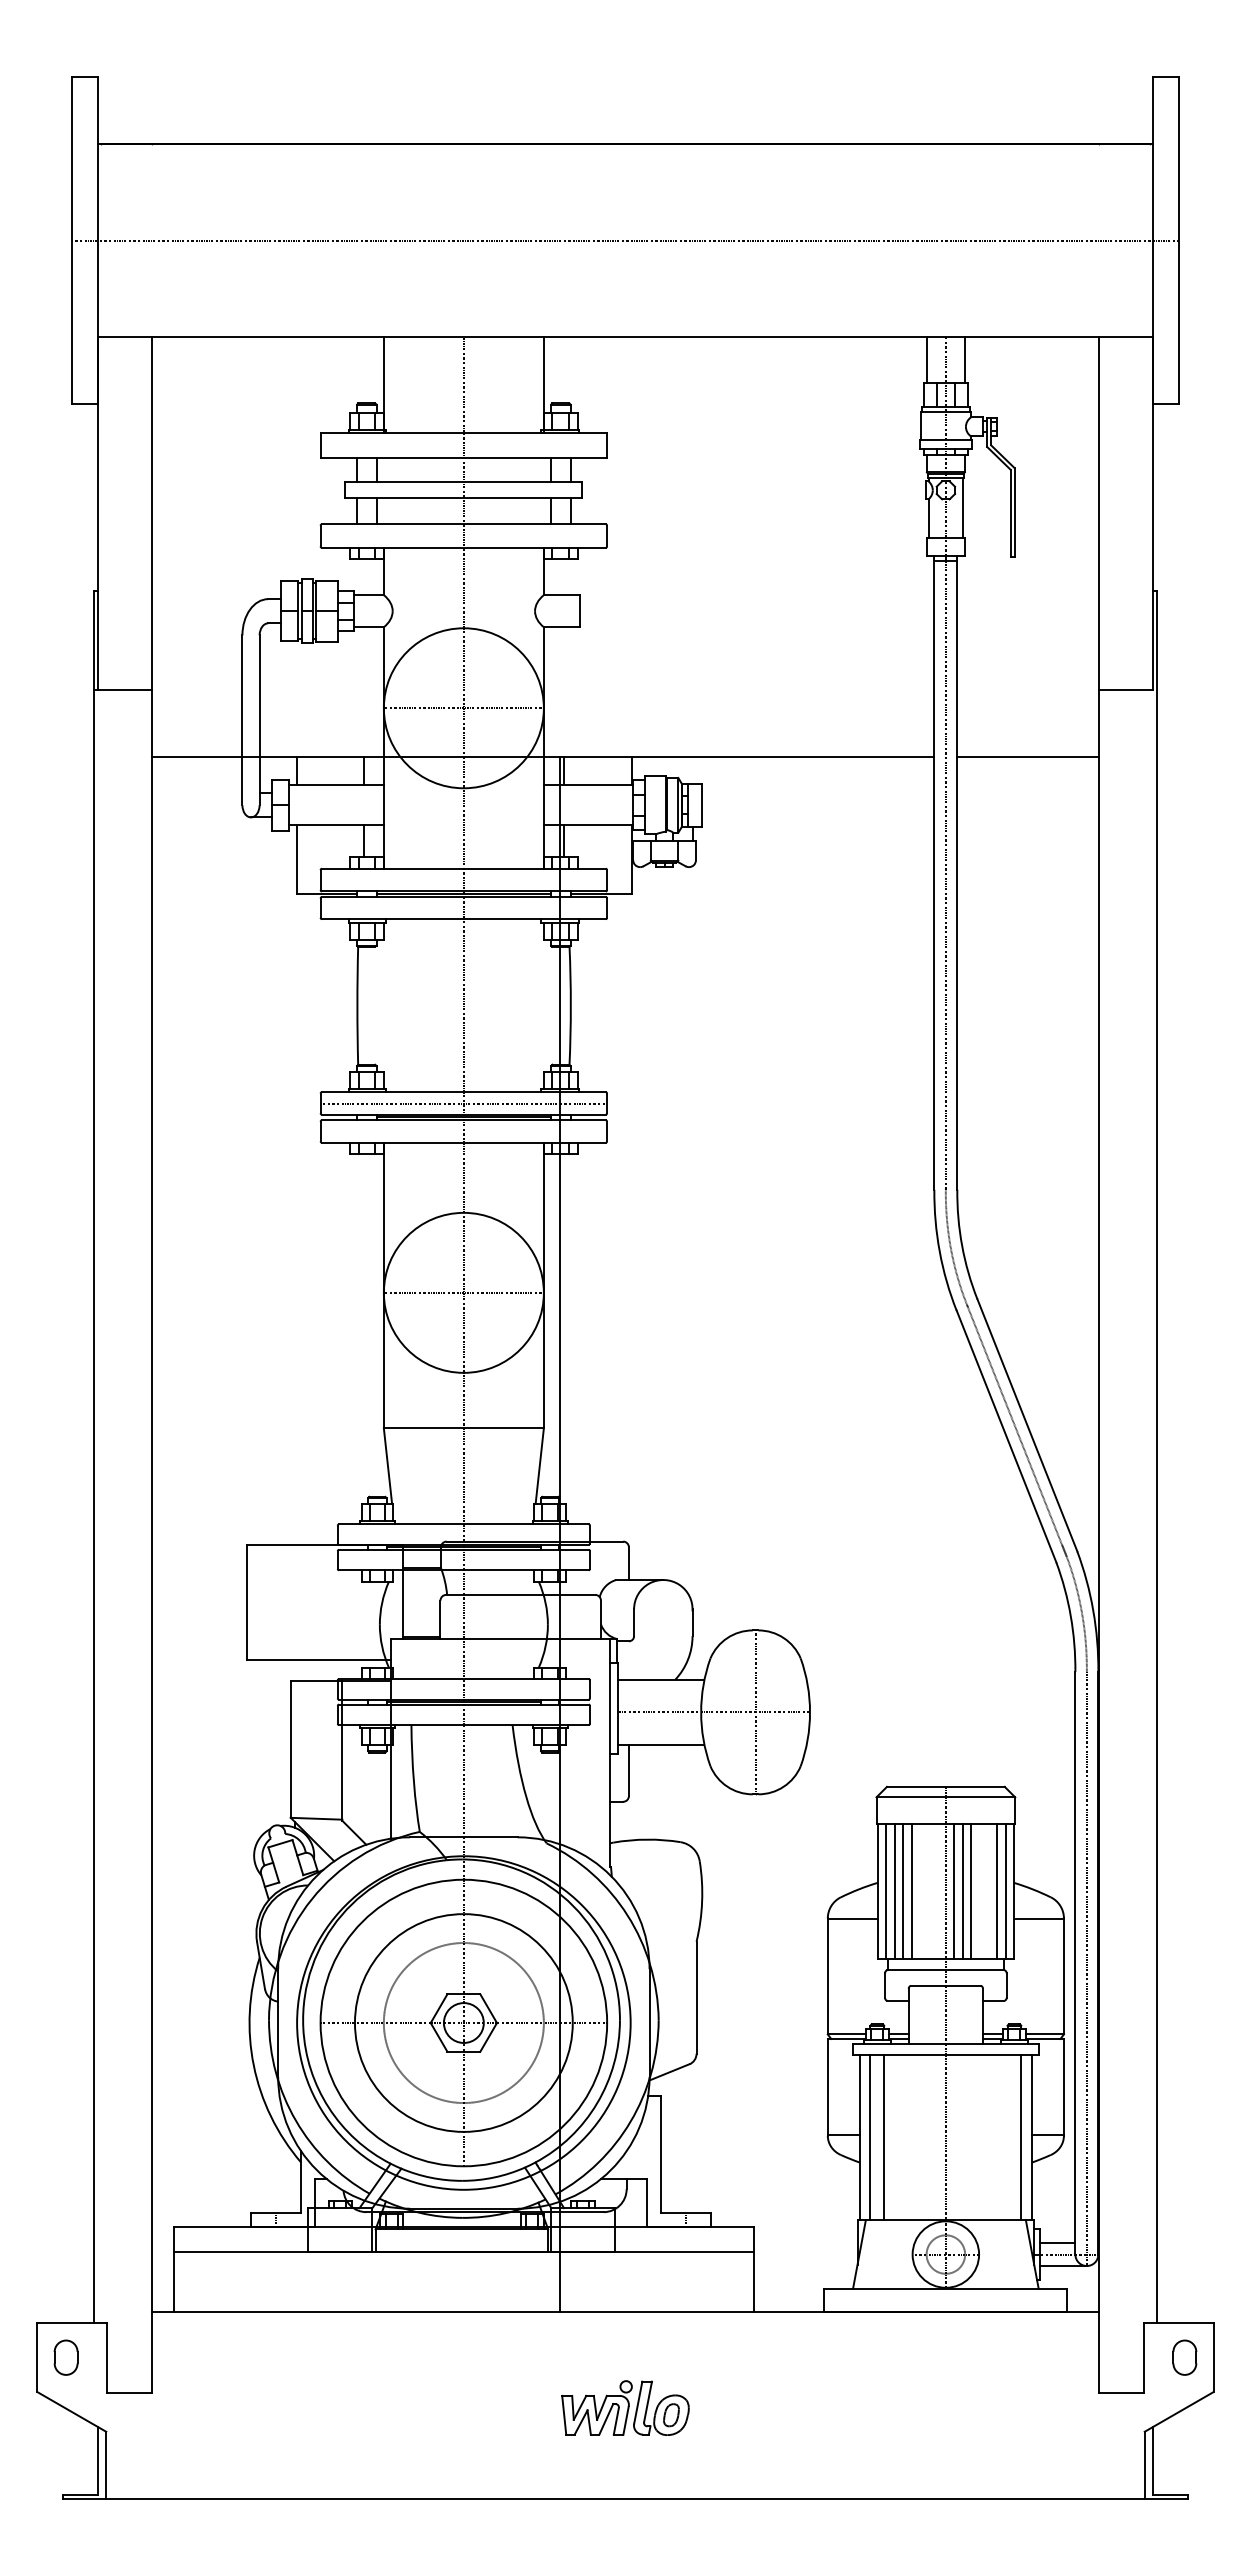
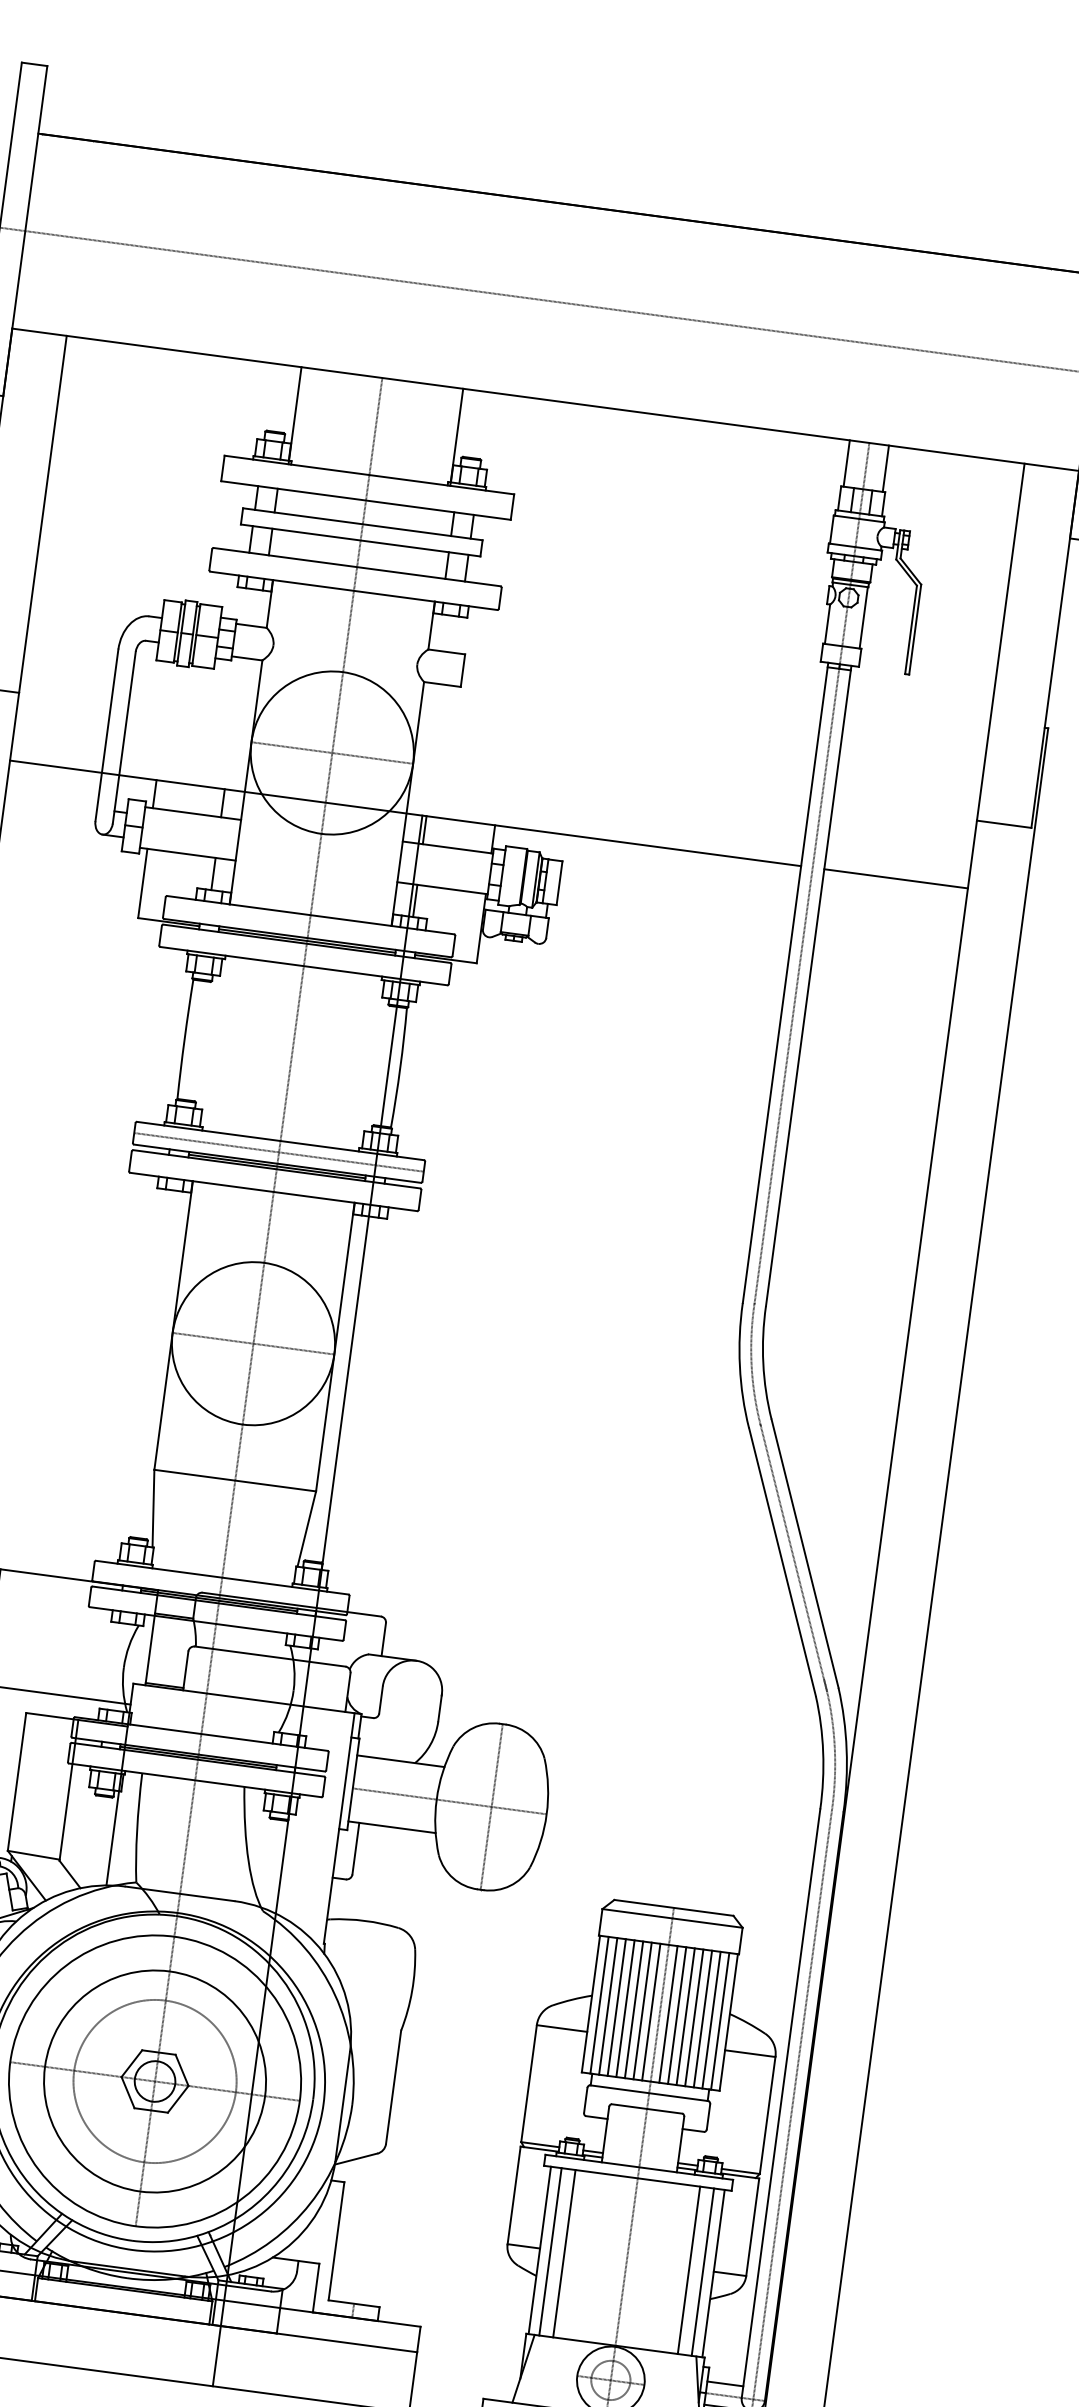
line: (920, 1890) -> (634, 2009), added
line: (928, 1890) -> (642, 2010), added
line: (937, 1890) -> (651, 2011), added
line: (979, 1890) -> (693, 2017), added
line: (988, 1890) -> (703, 2018), added
line: (1007, 2137) -> (688, 2270), added

